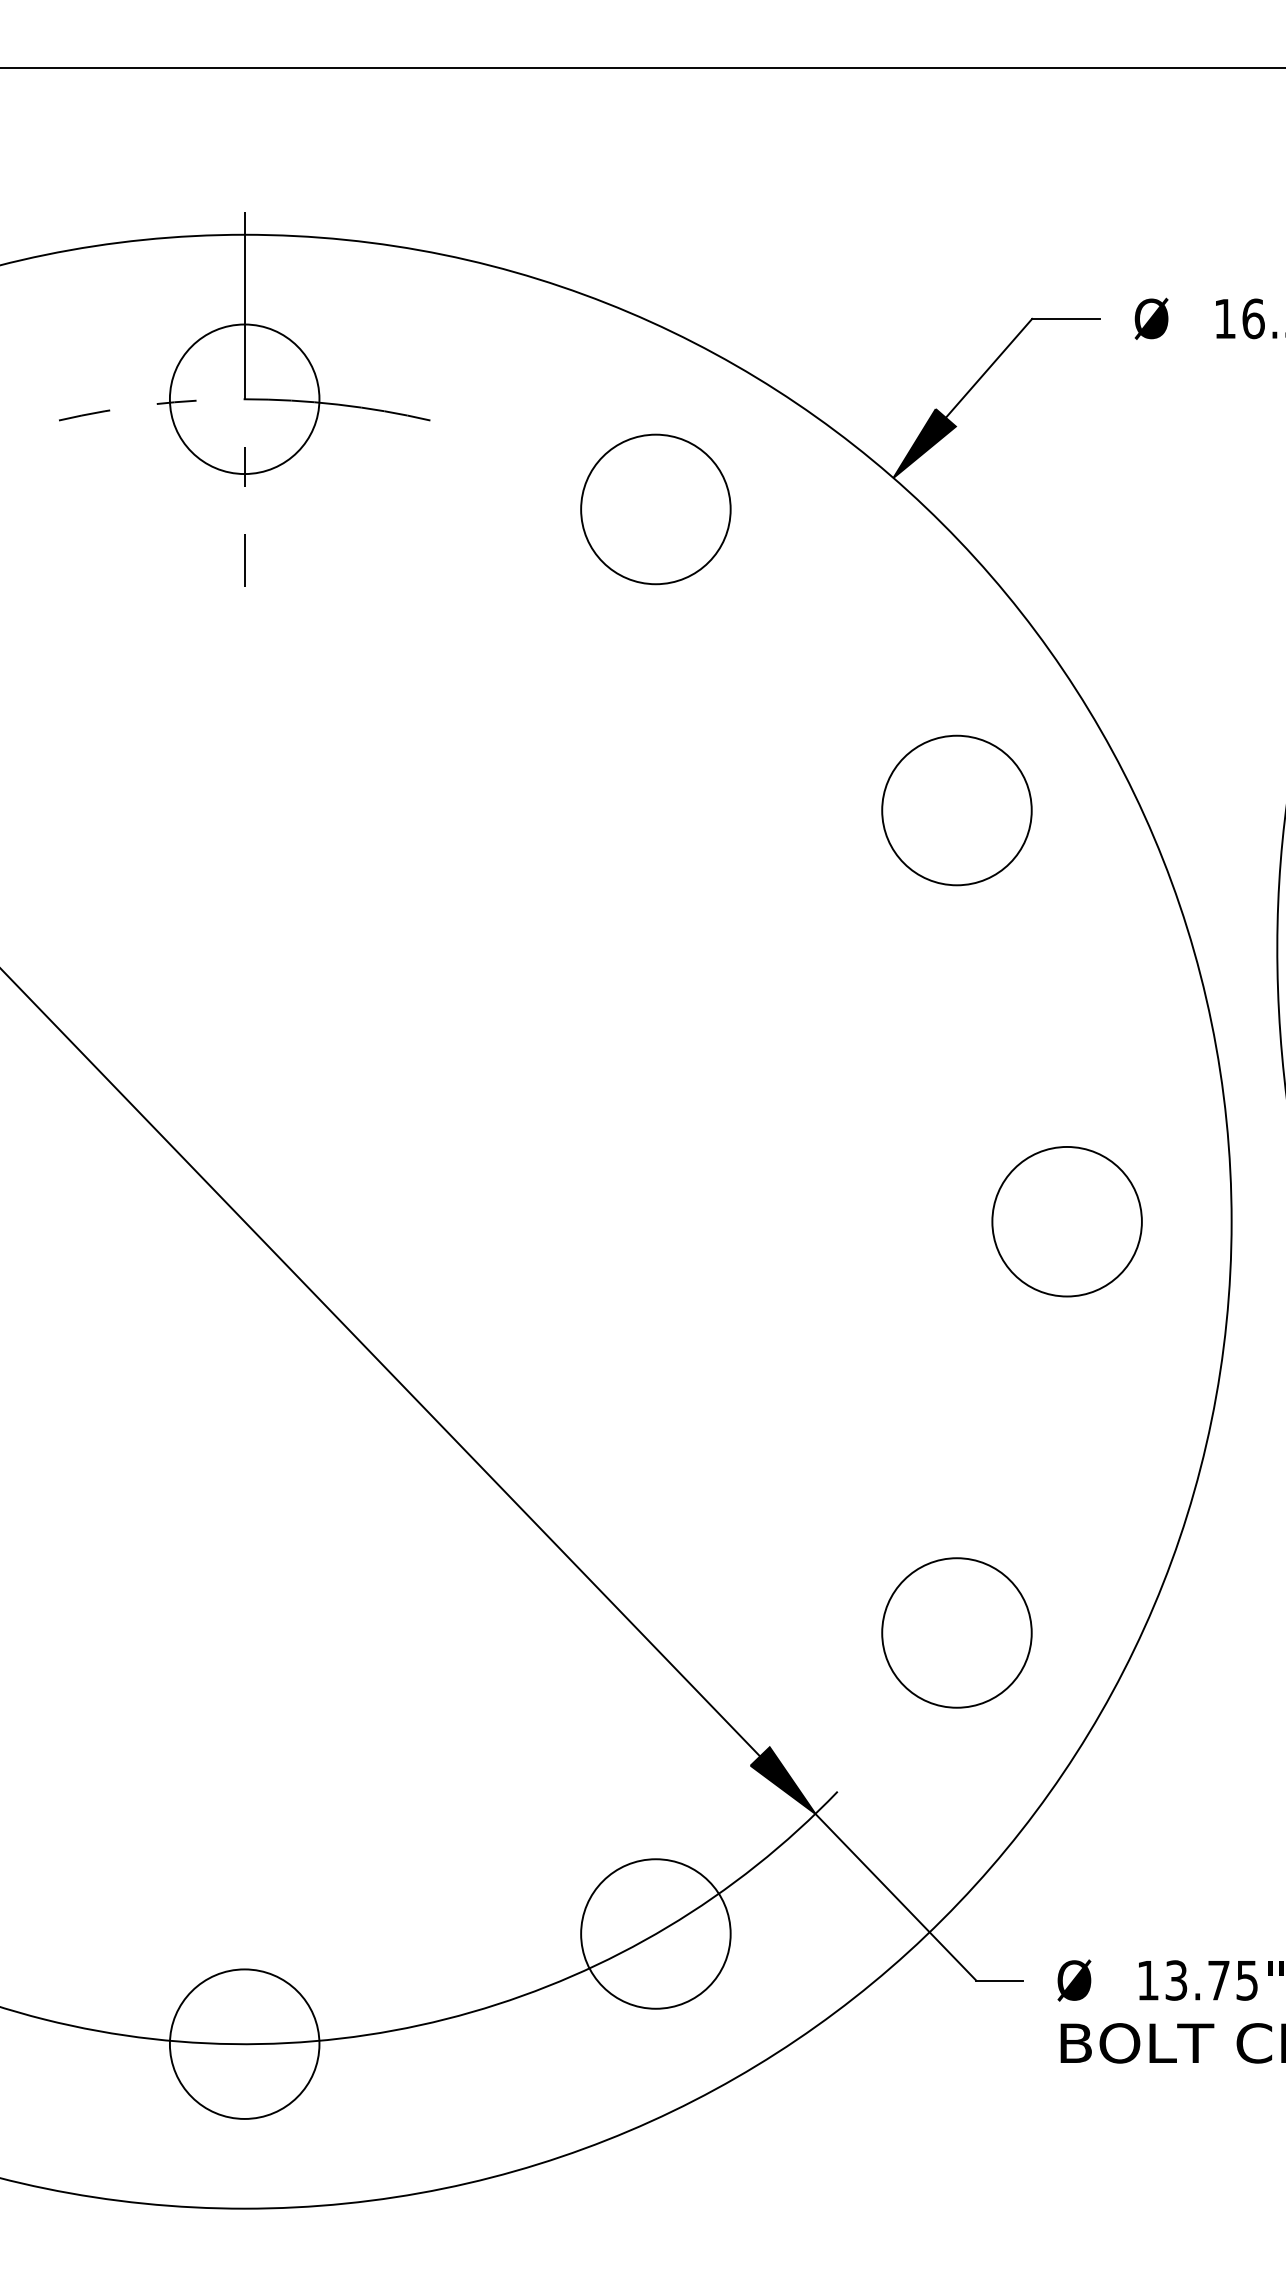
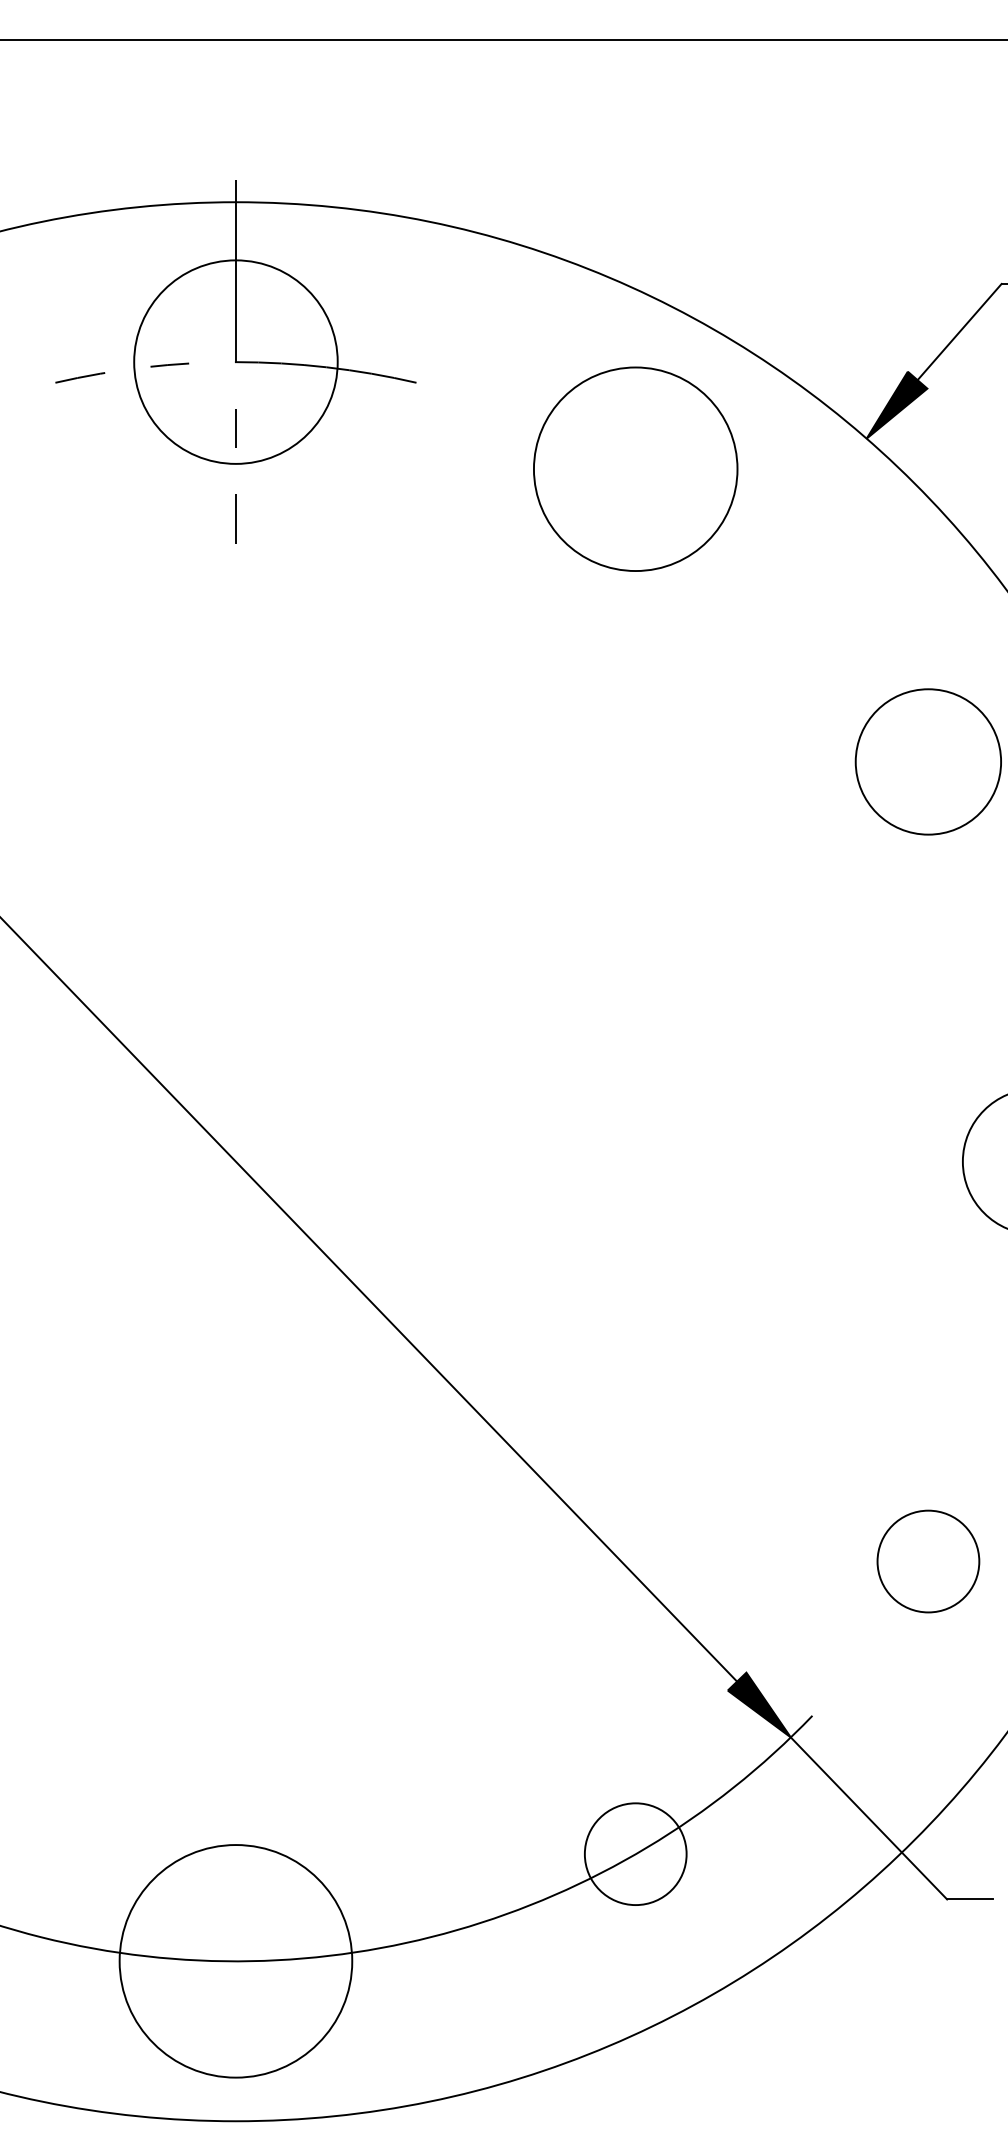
circle: (244, 399) -> (235, 362), size x1.4
circle: (655, 509) -> (635, 469), size x1.4
circle: (956, 1632) -> (927, 1561), size x0.7
circle: (655, 1933) -> (635, 1853), size x0.7
circle: (244, 2043) -> (235, 1960), size x1.6

